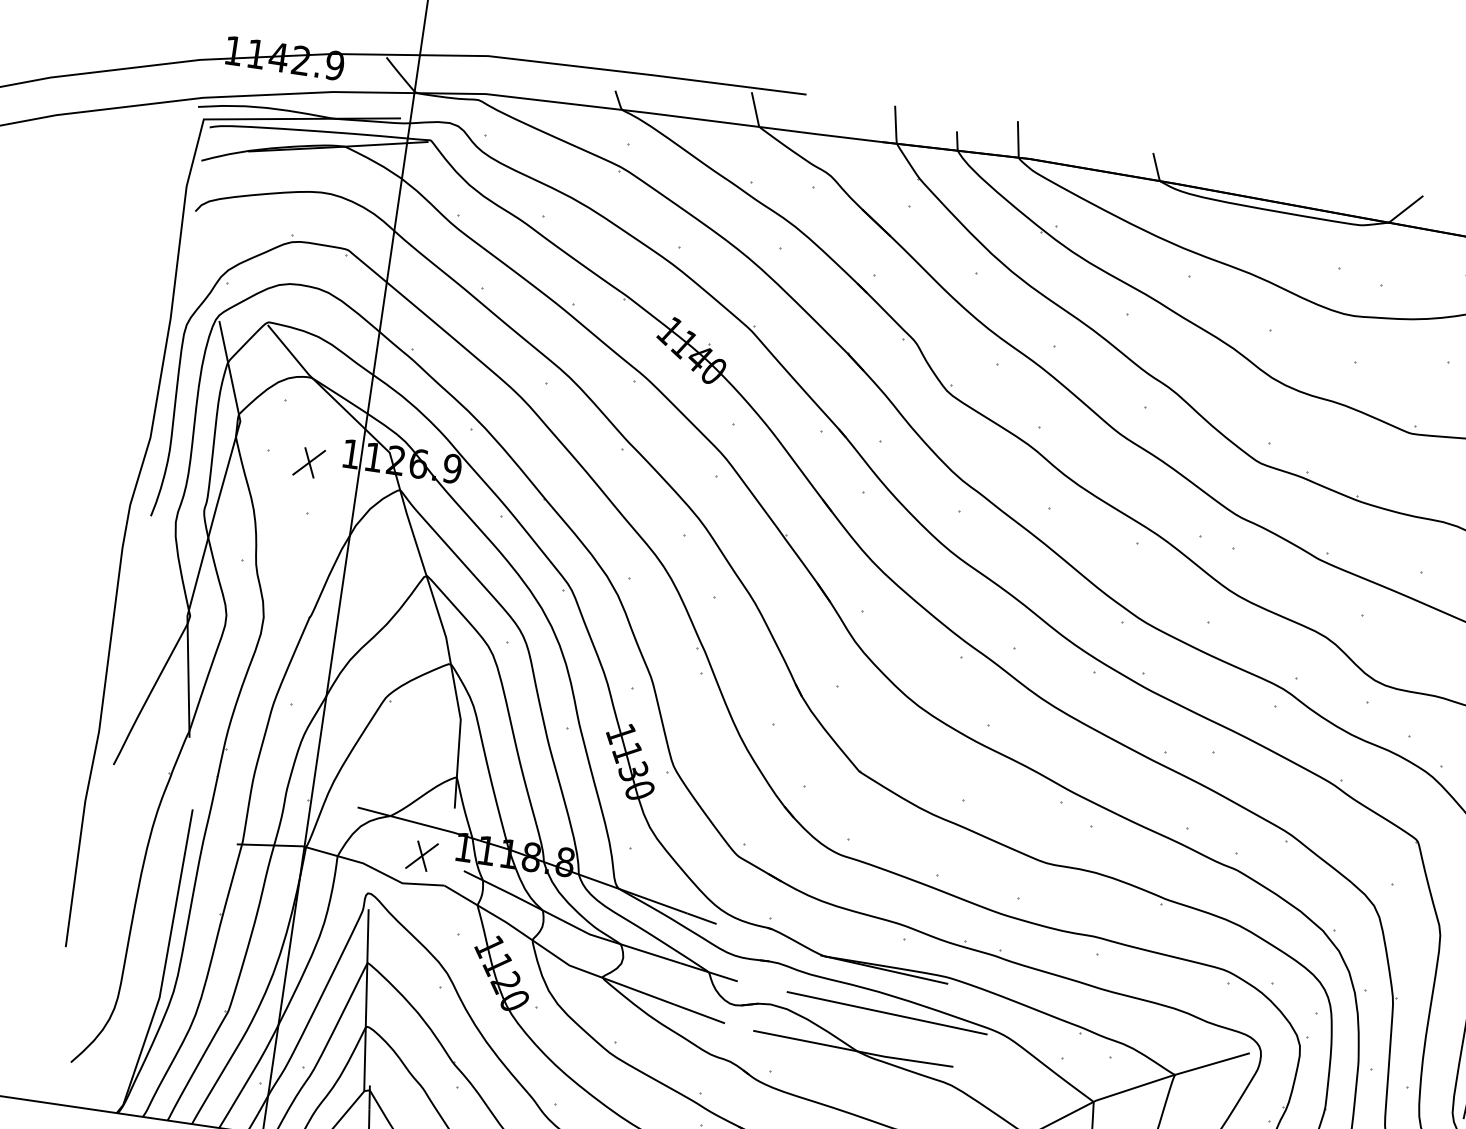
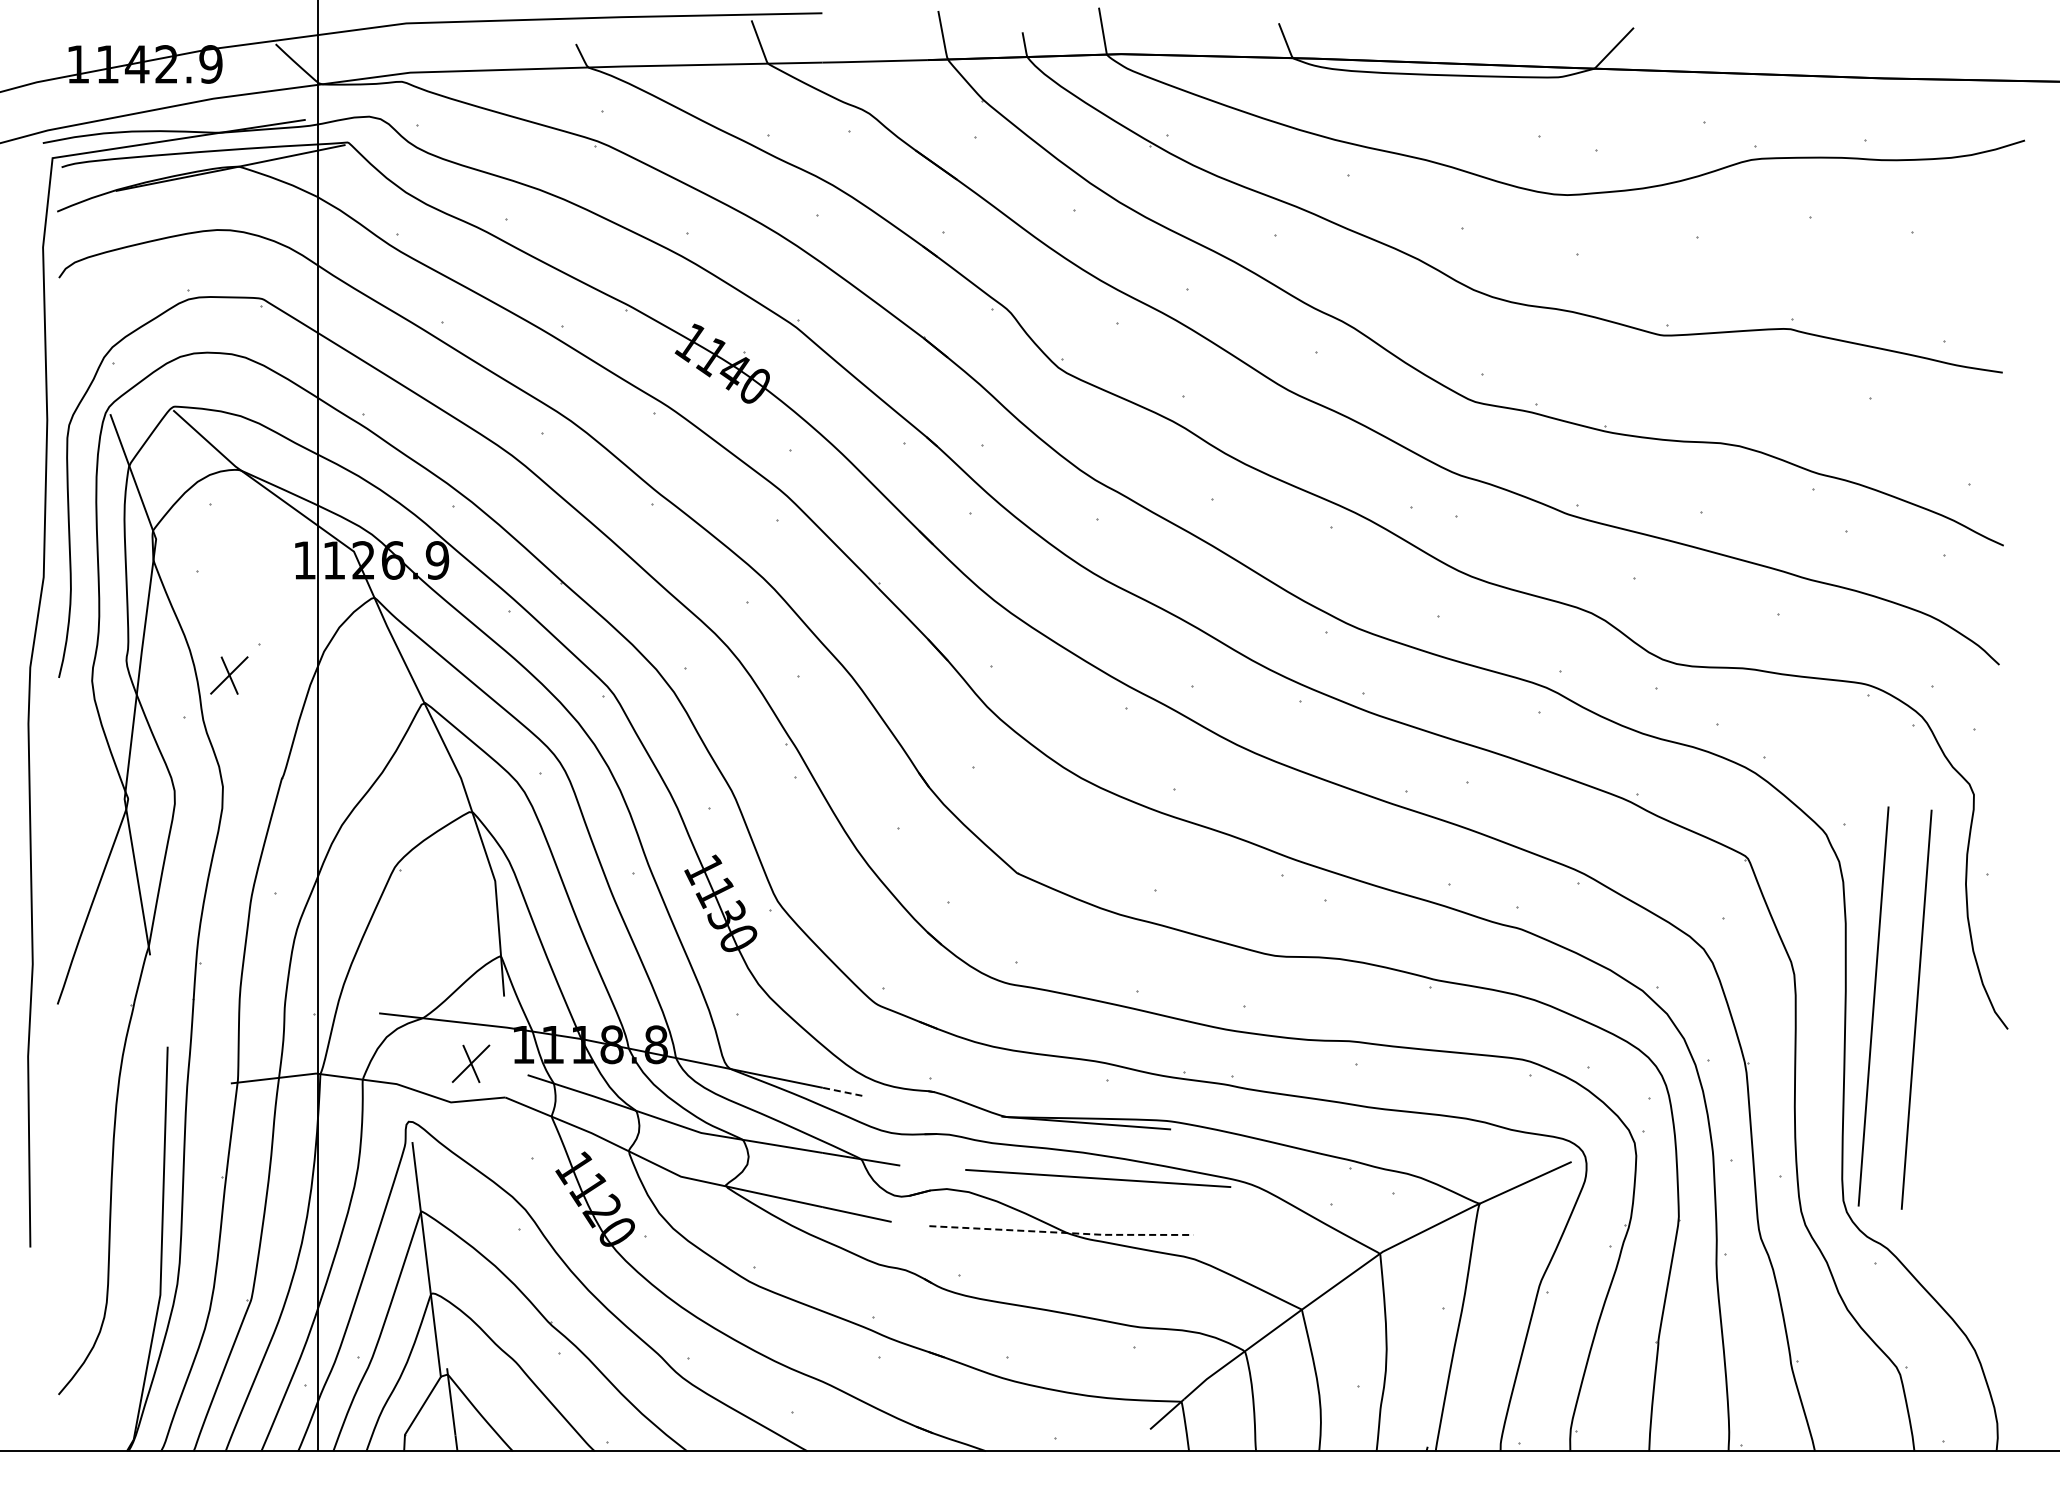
part: (309, 462) -> (229, 675), moved
line: (702, 918) -> (842, 1091), solid -> dashed
line: (853, 1050) -> (1062, 1232), solid -> dashed

